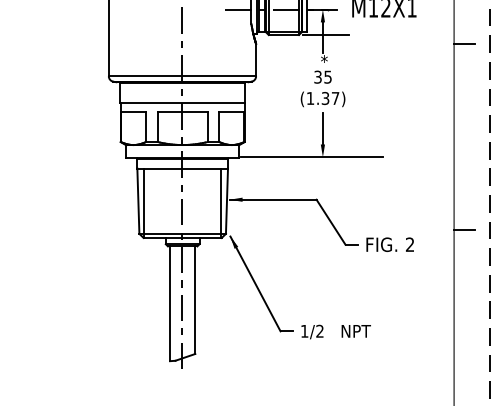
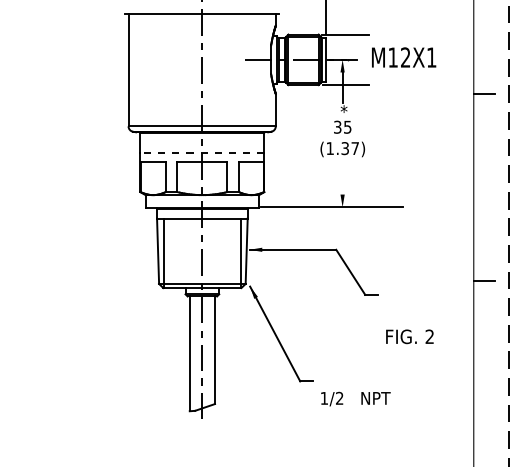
line: (181, 103) -> (201, 153), solid -> dashed
line: (322, 128) -> (342, 178), removed
text: (389, 244) -> (409, 336), moved
text: (335, 331) -> (355, 398), moved

